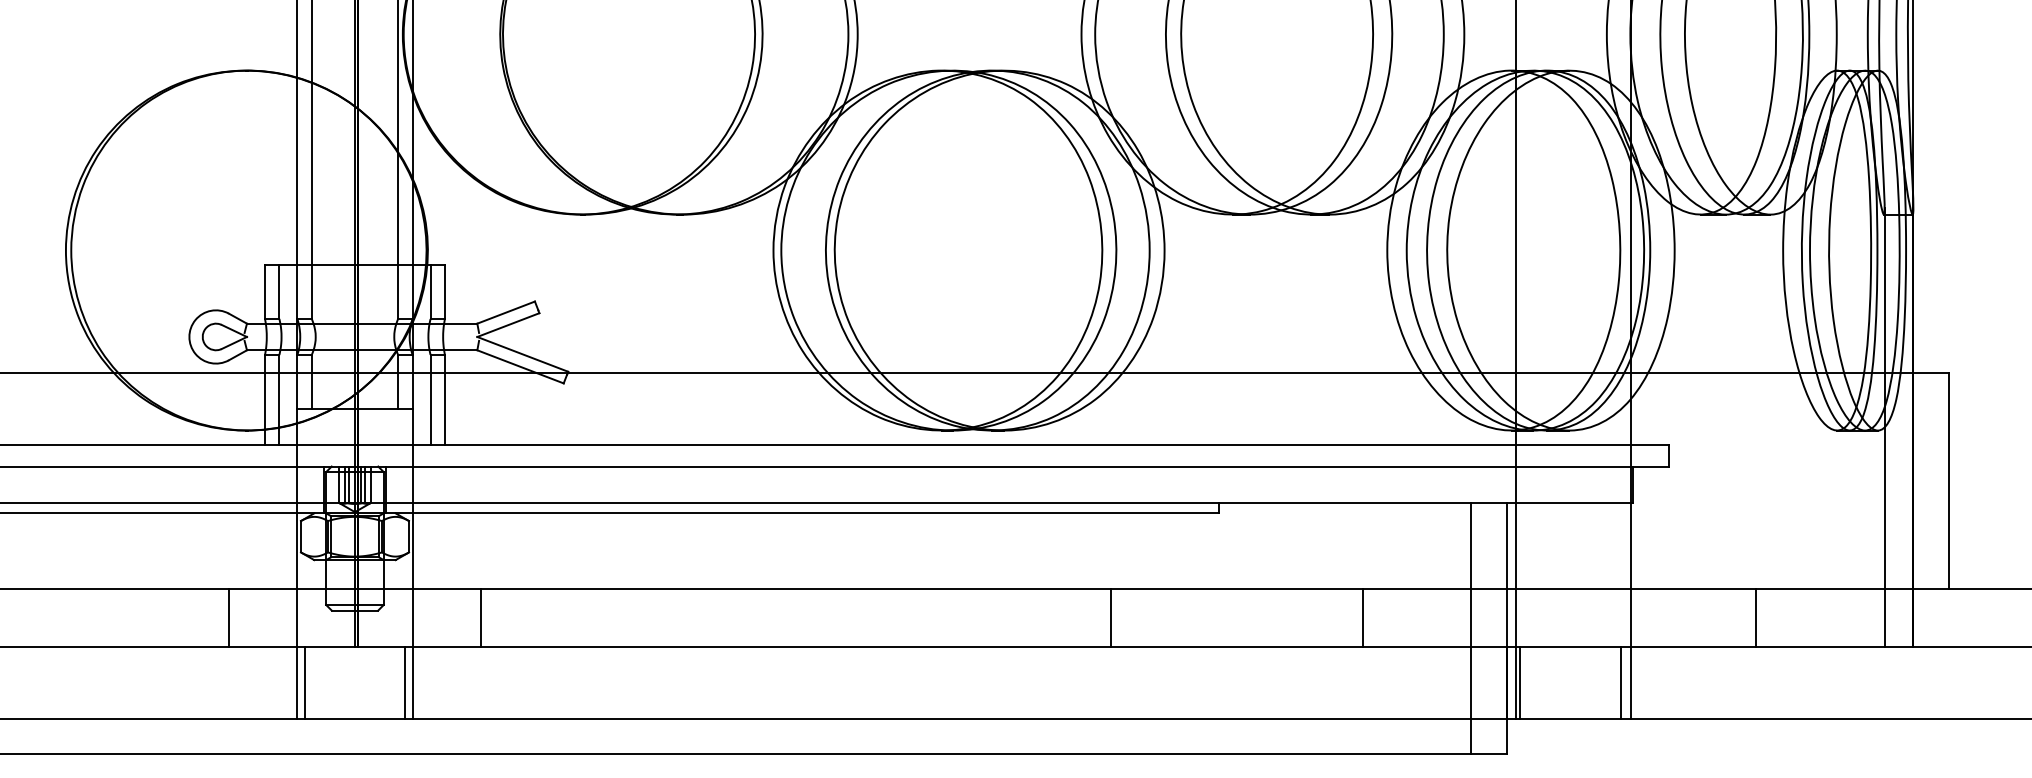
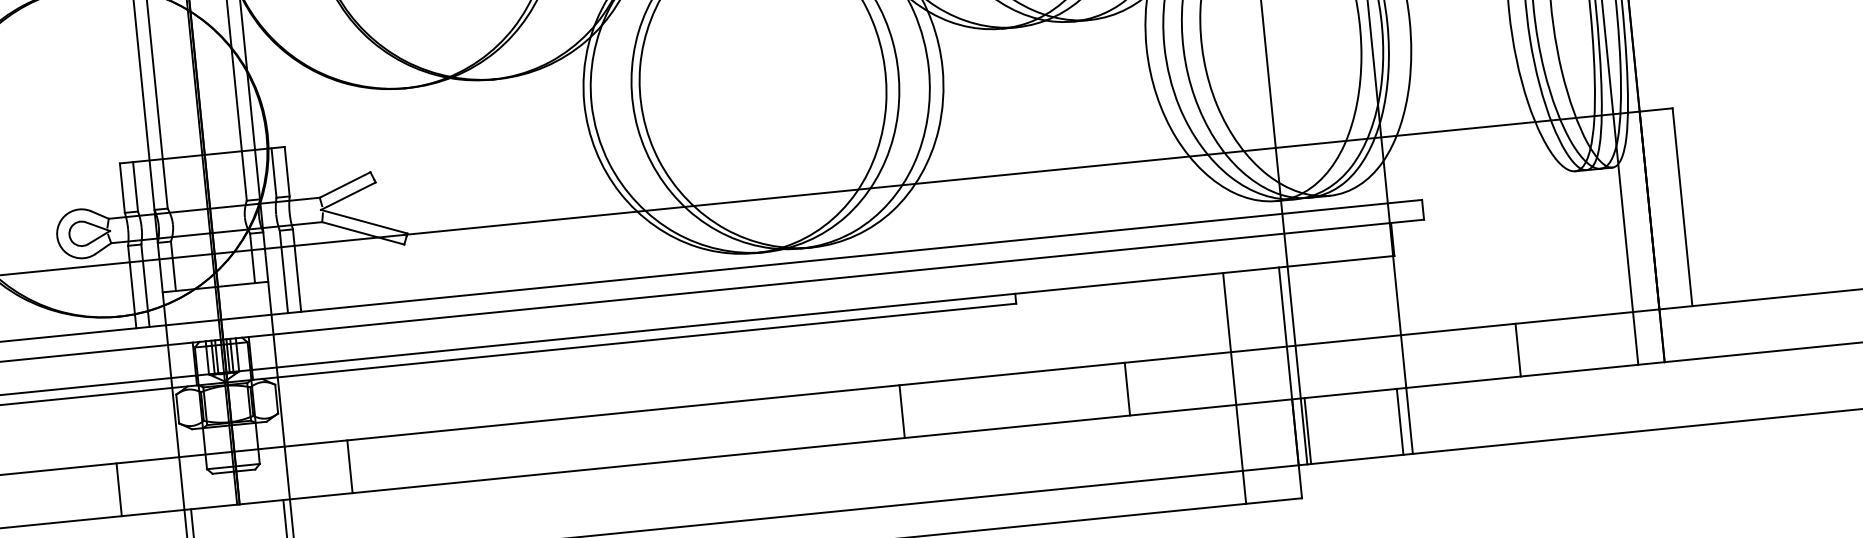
line: (1110, 617) -> (901, 411), moved
line: (1362, 617) -> (1127, 388), moved
line: (1470, 628) -> (1234, 388), moved

